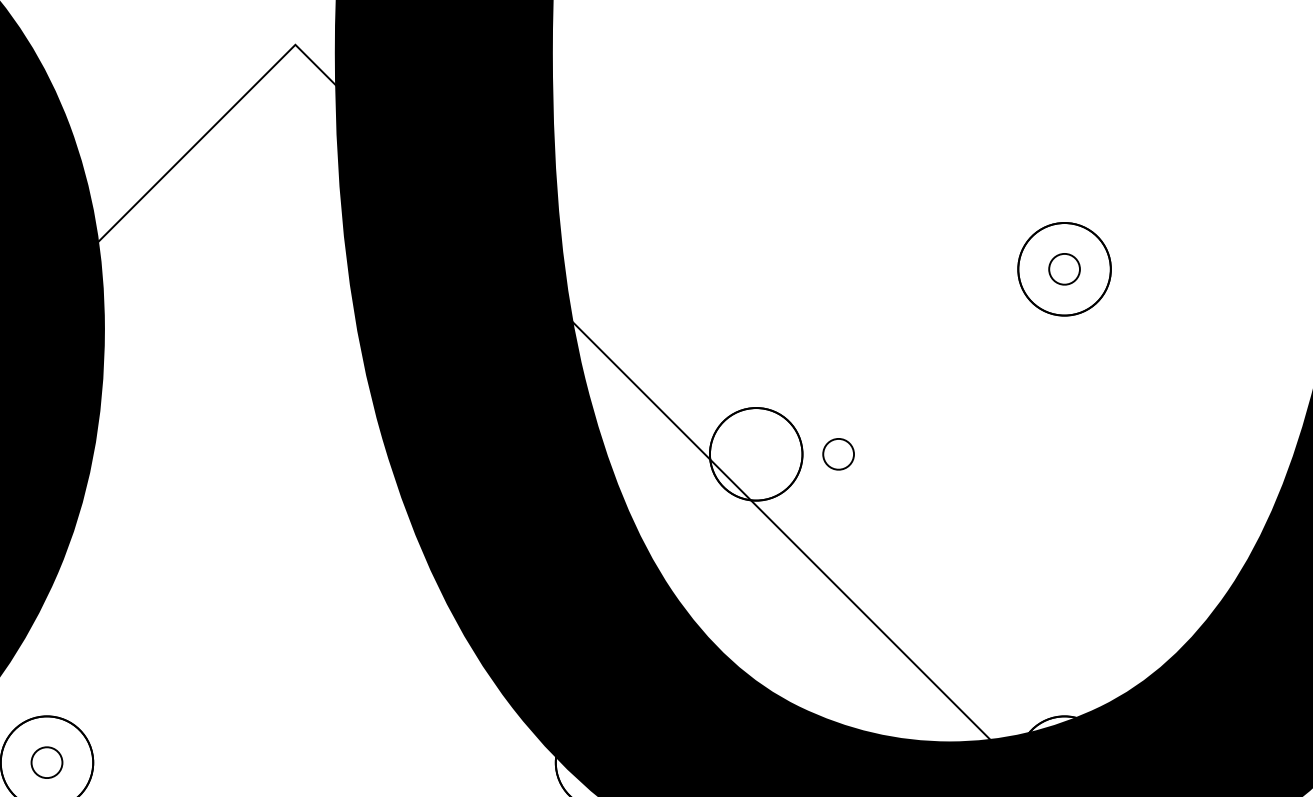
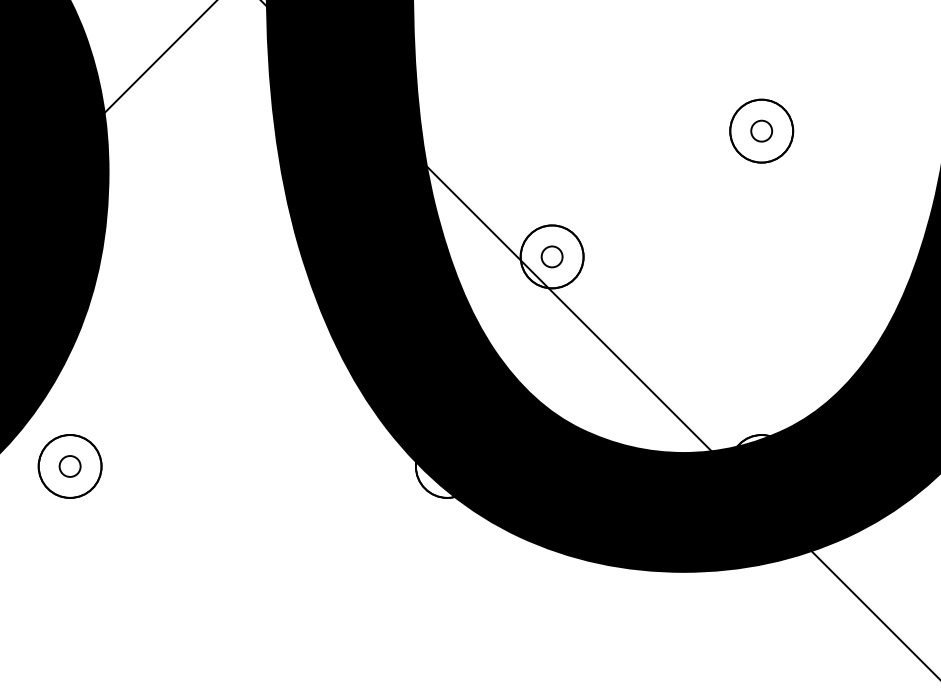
part: (837, 453) -> (551, 256), moved

